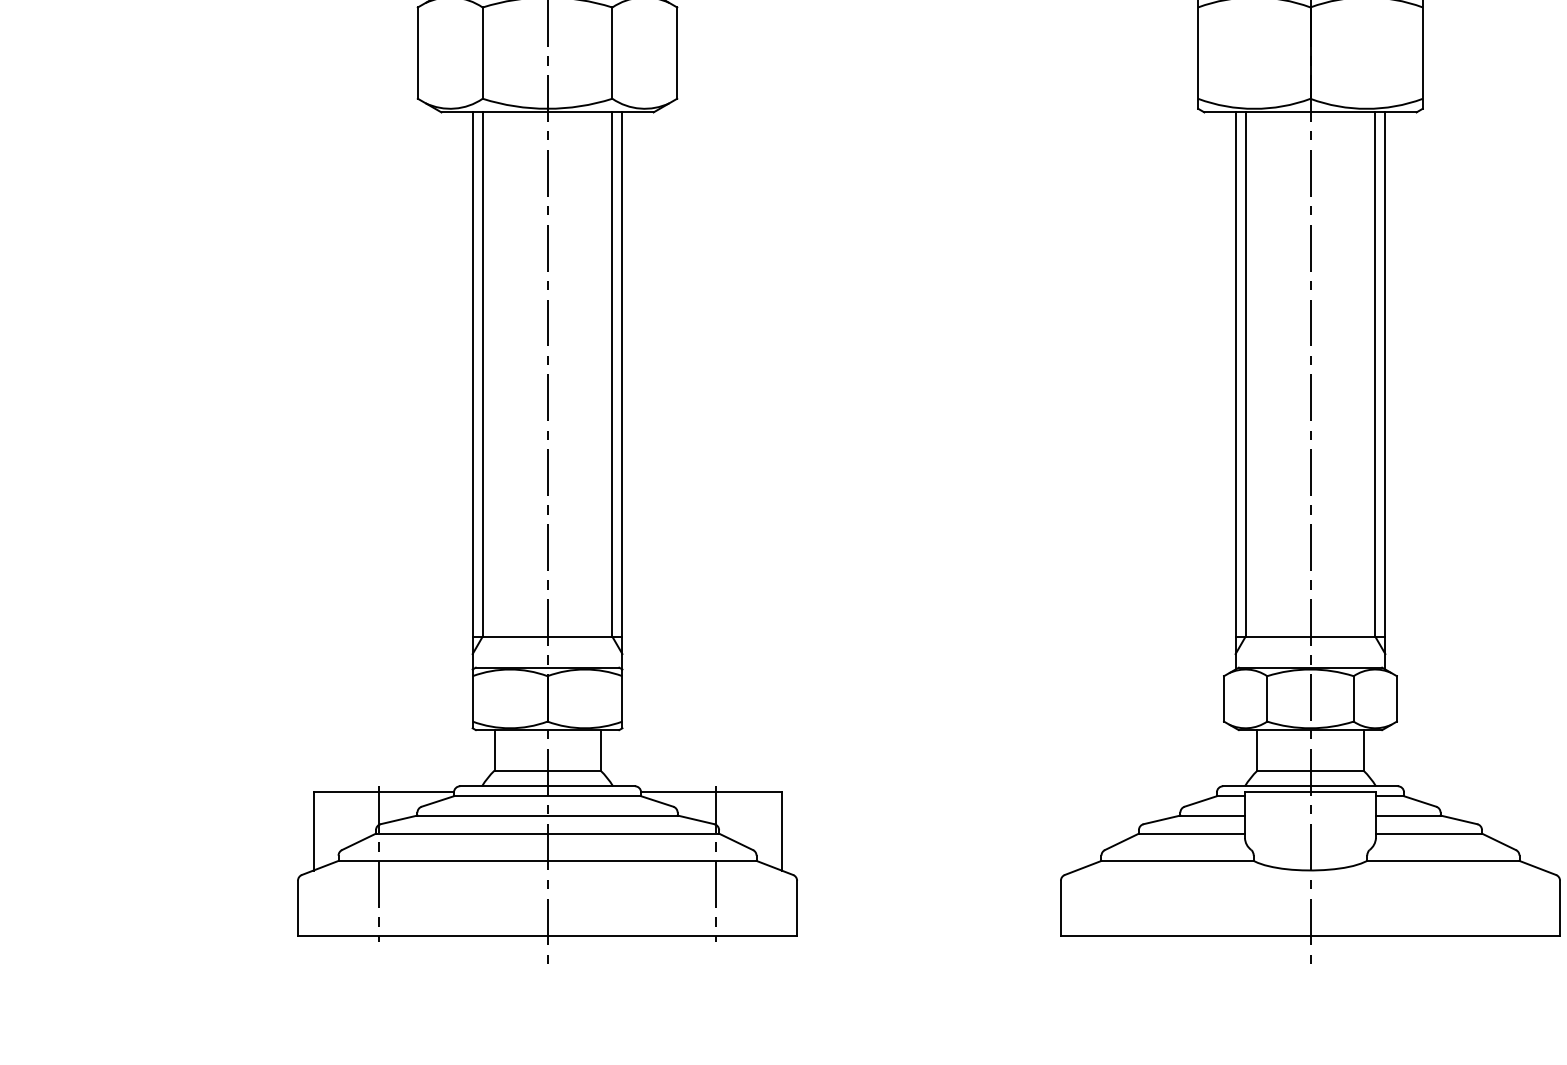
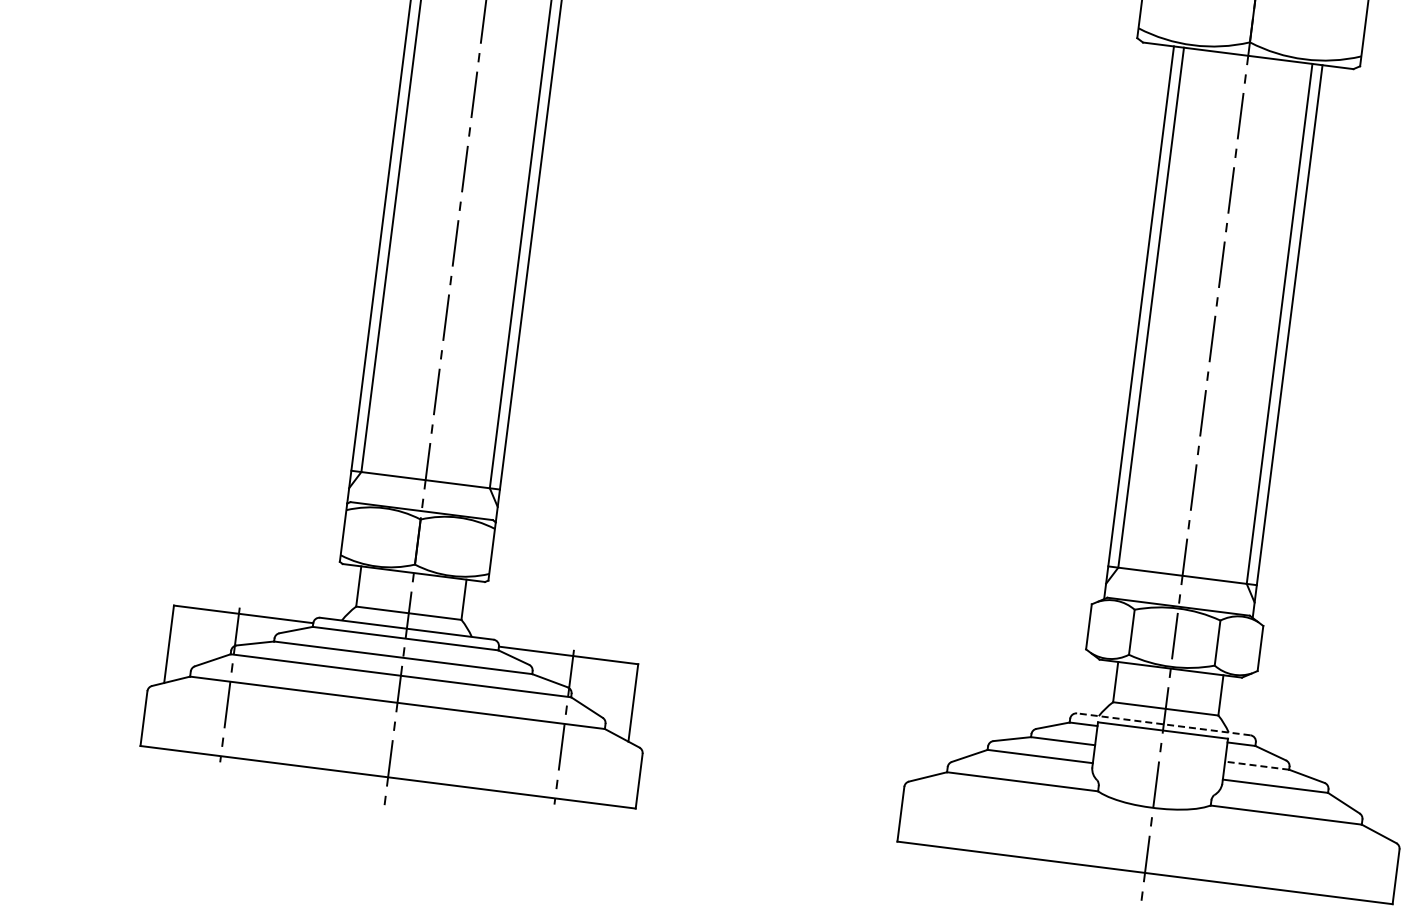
line: (1309, 786) -> (1162, 724), solid -> dashed
line: (1407, 815) -> (1256, 765), solid -> dashed

